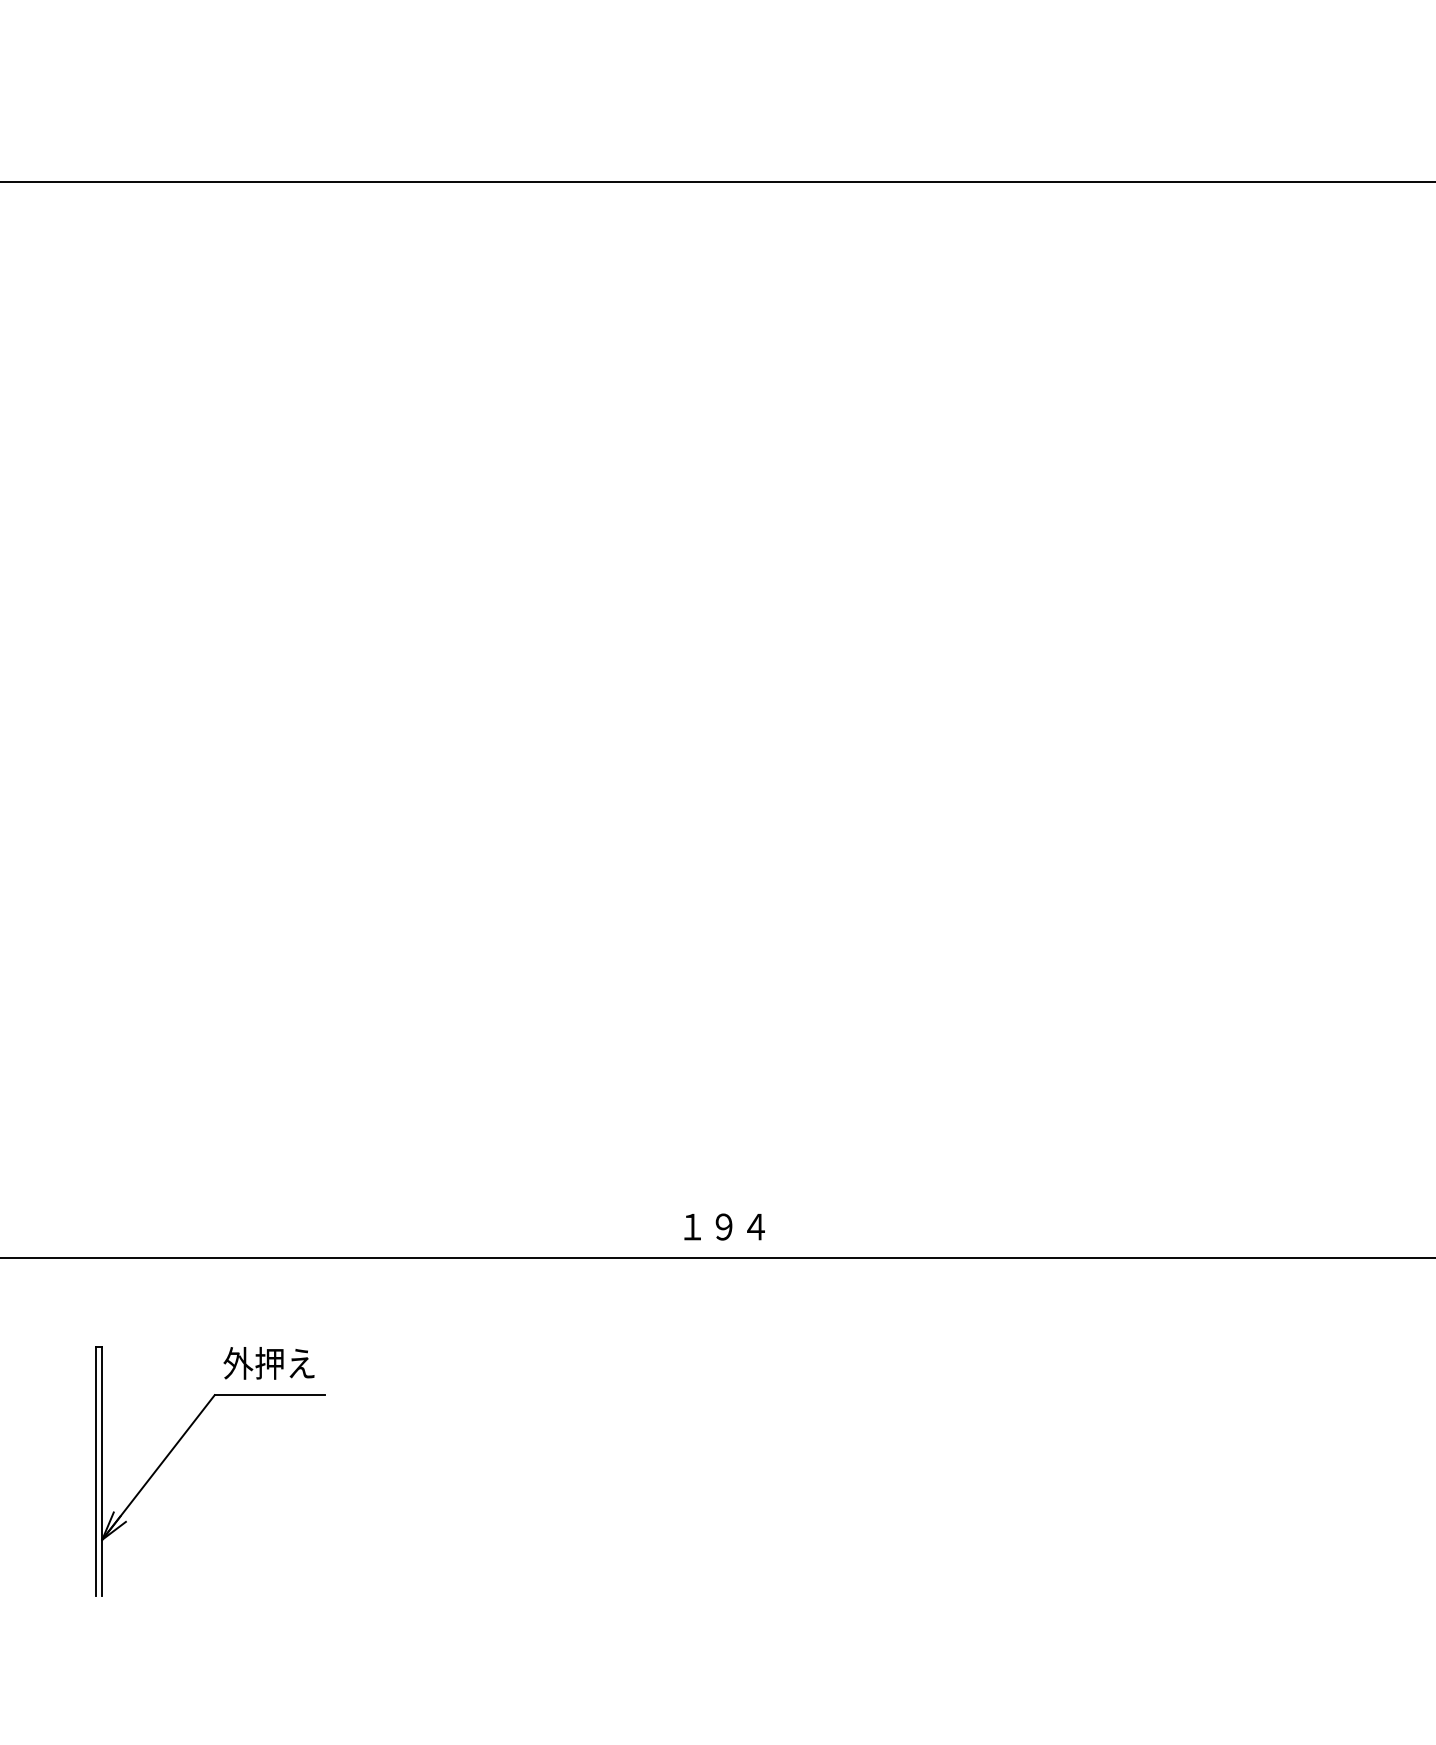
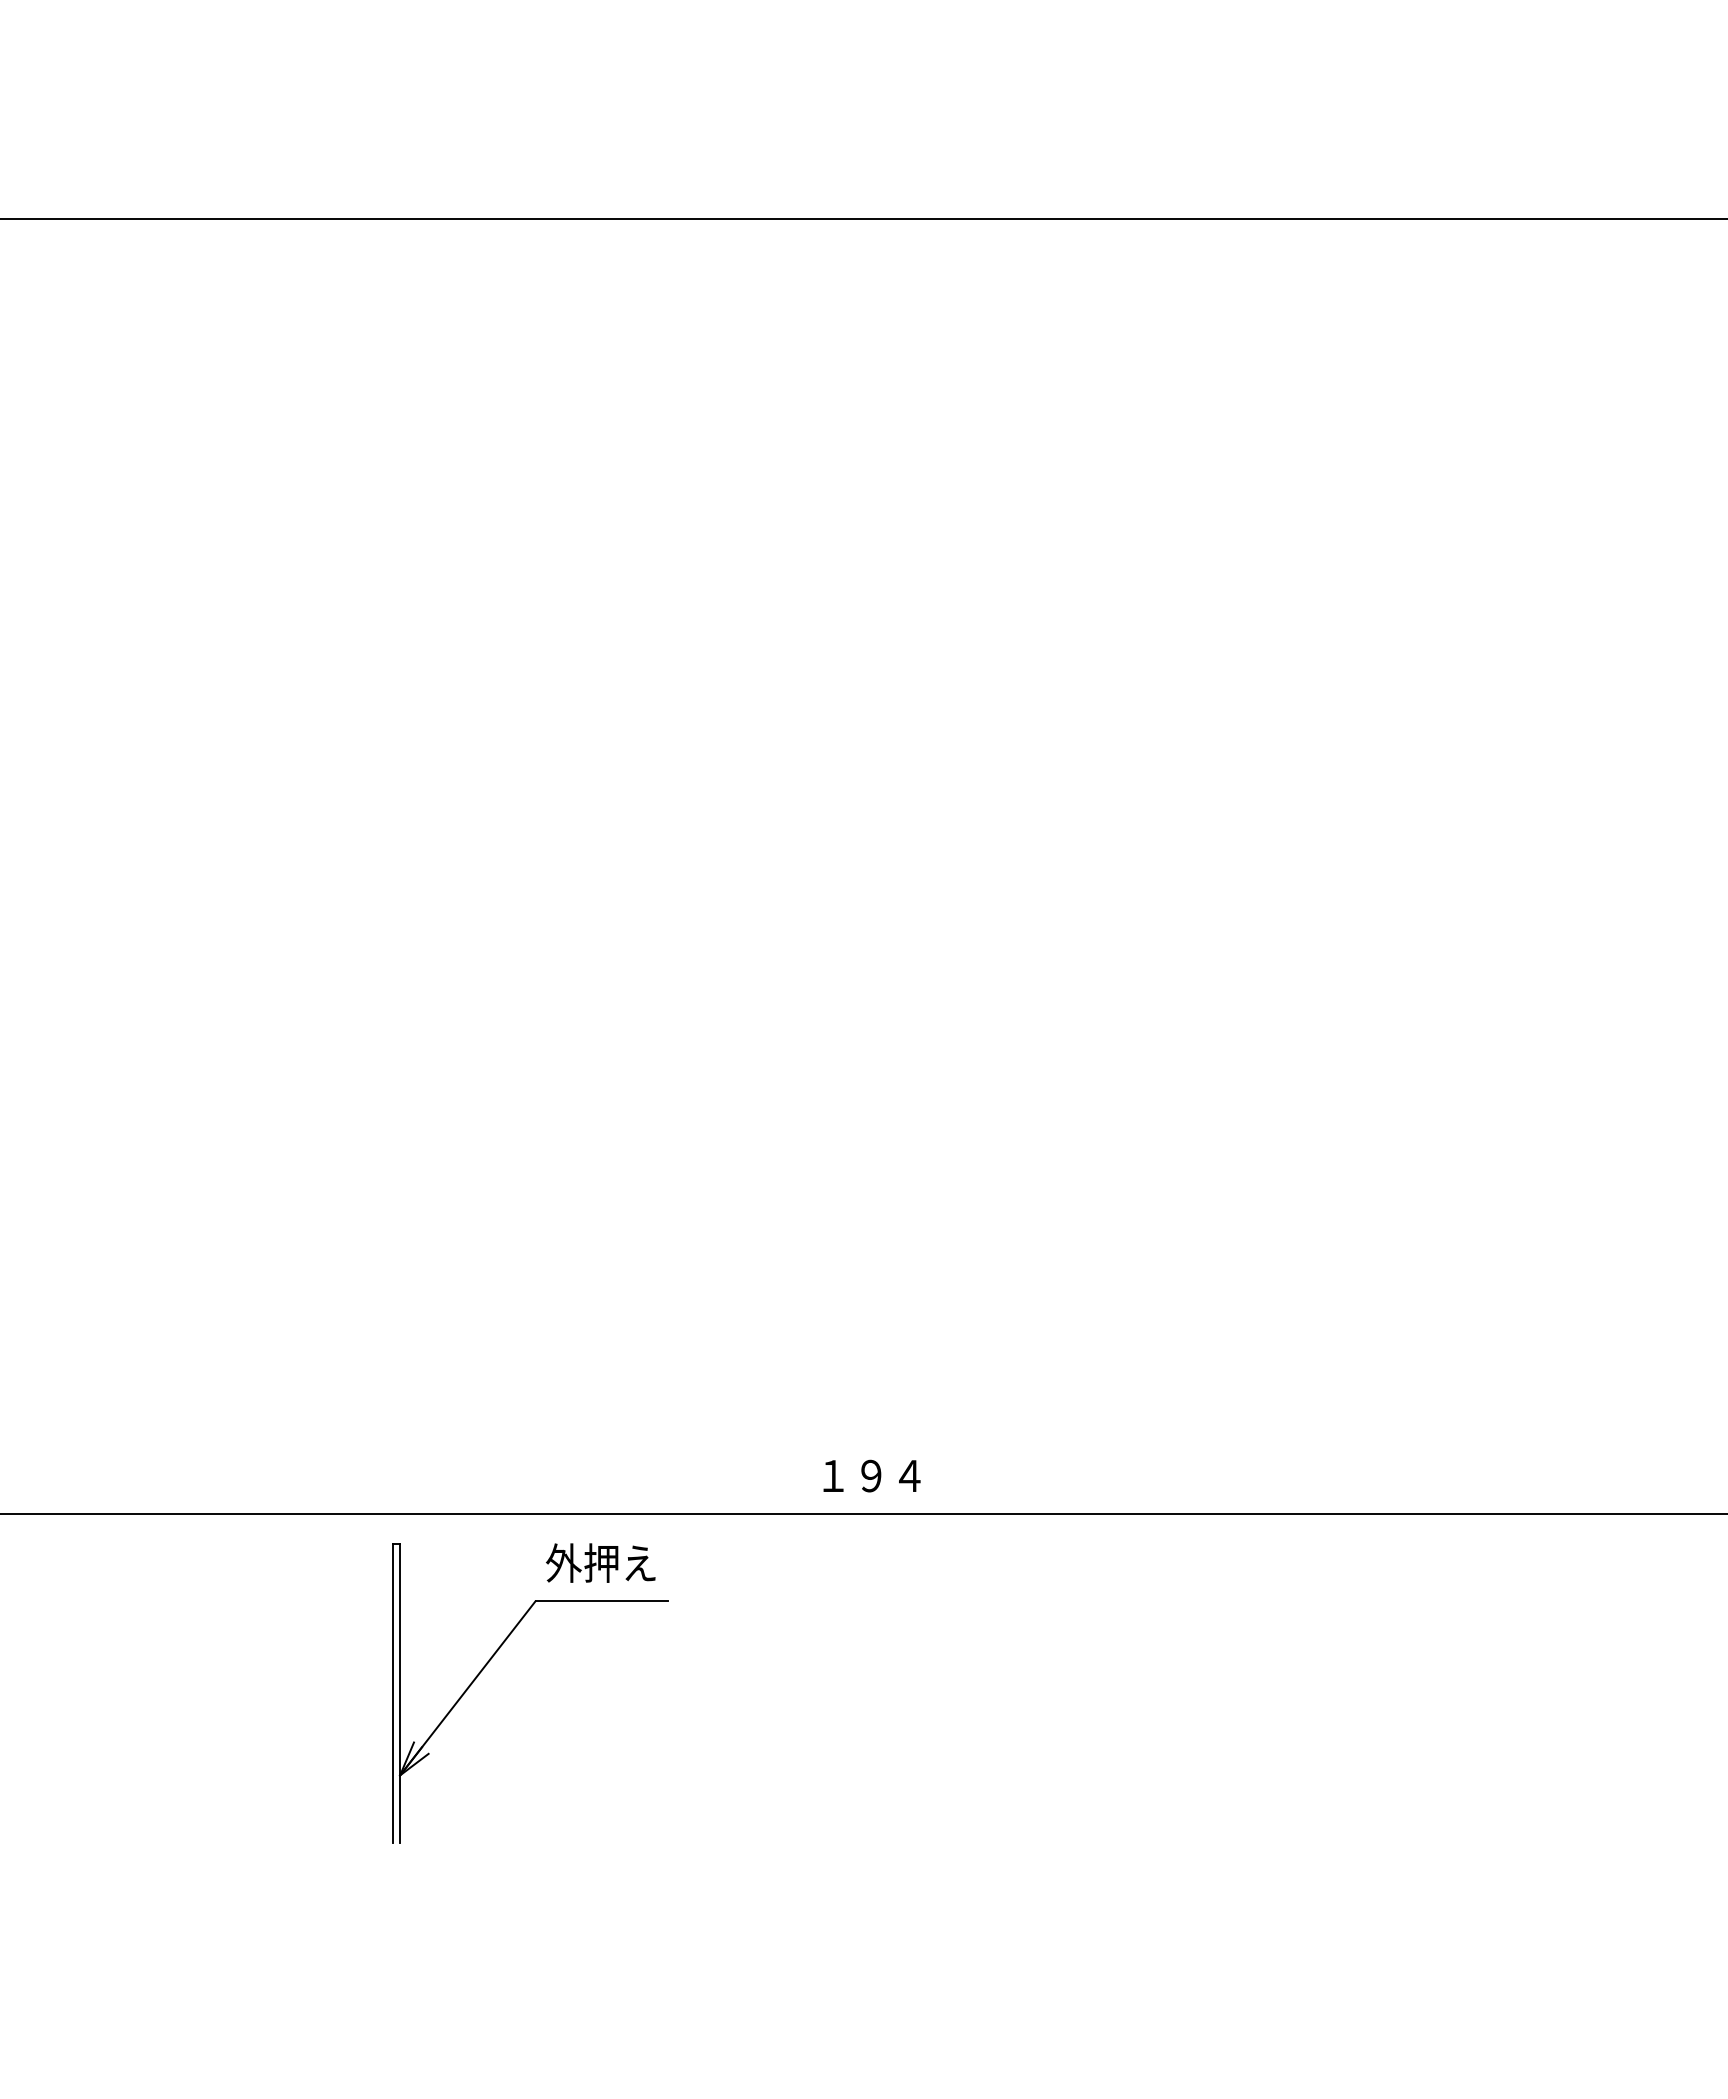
part: (176, 1445) -> (489, 1662), moved

